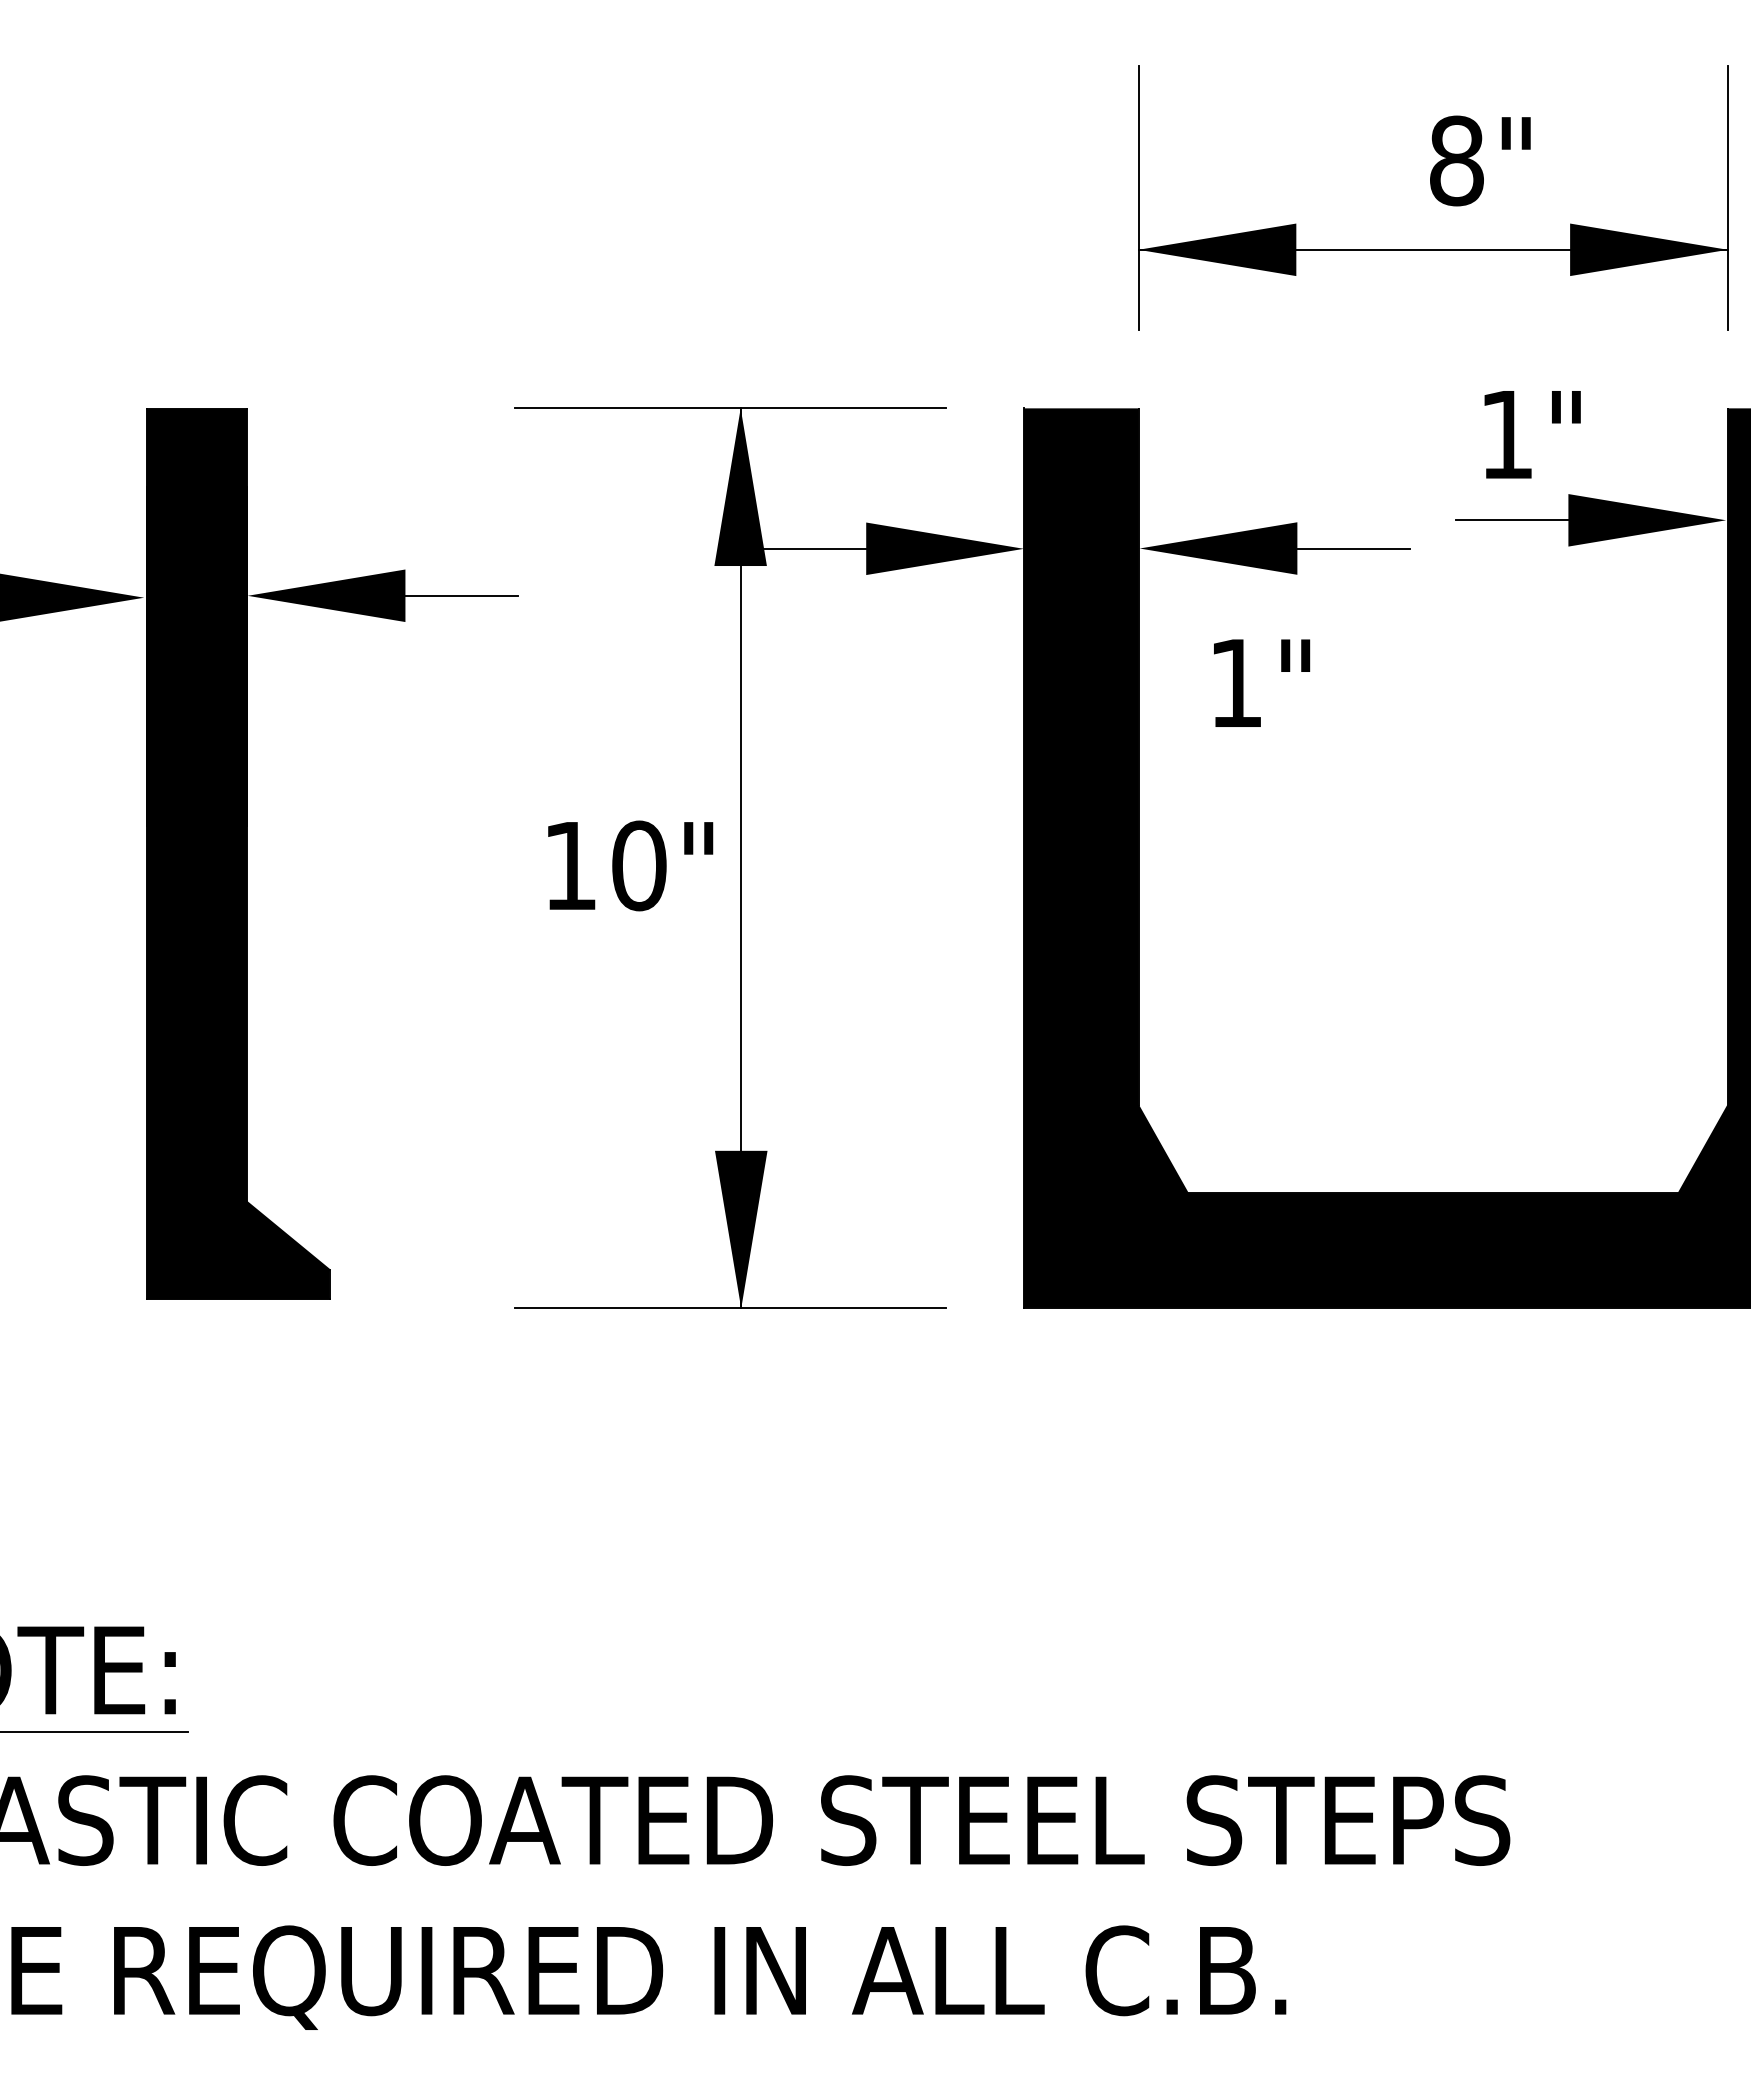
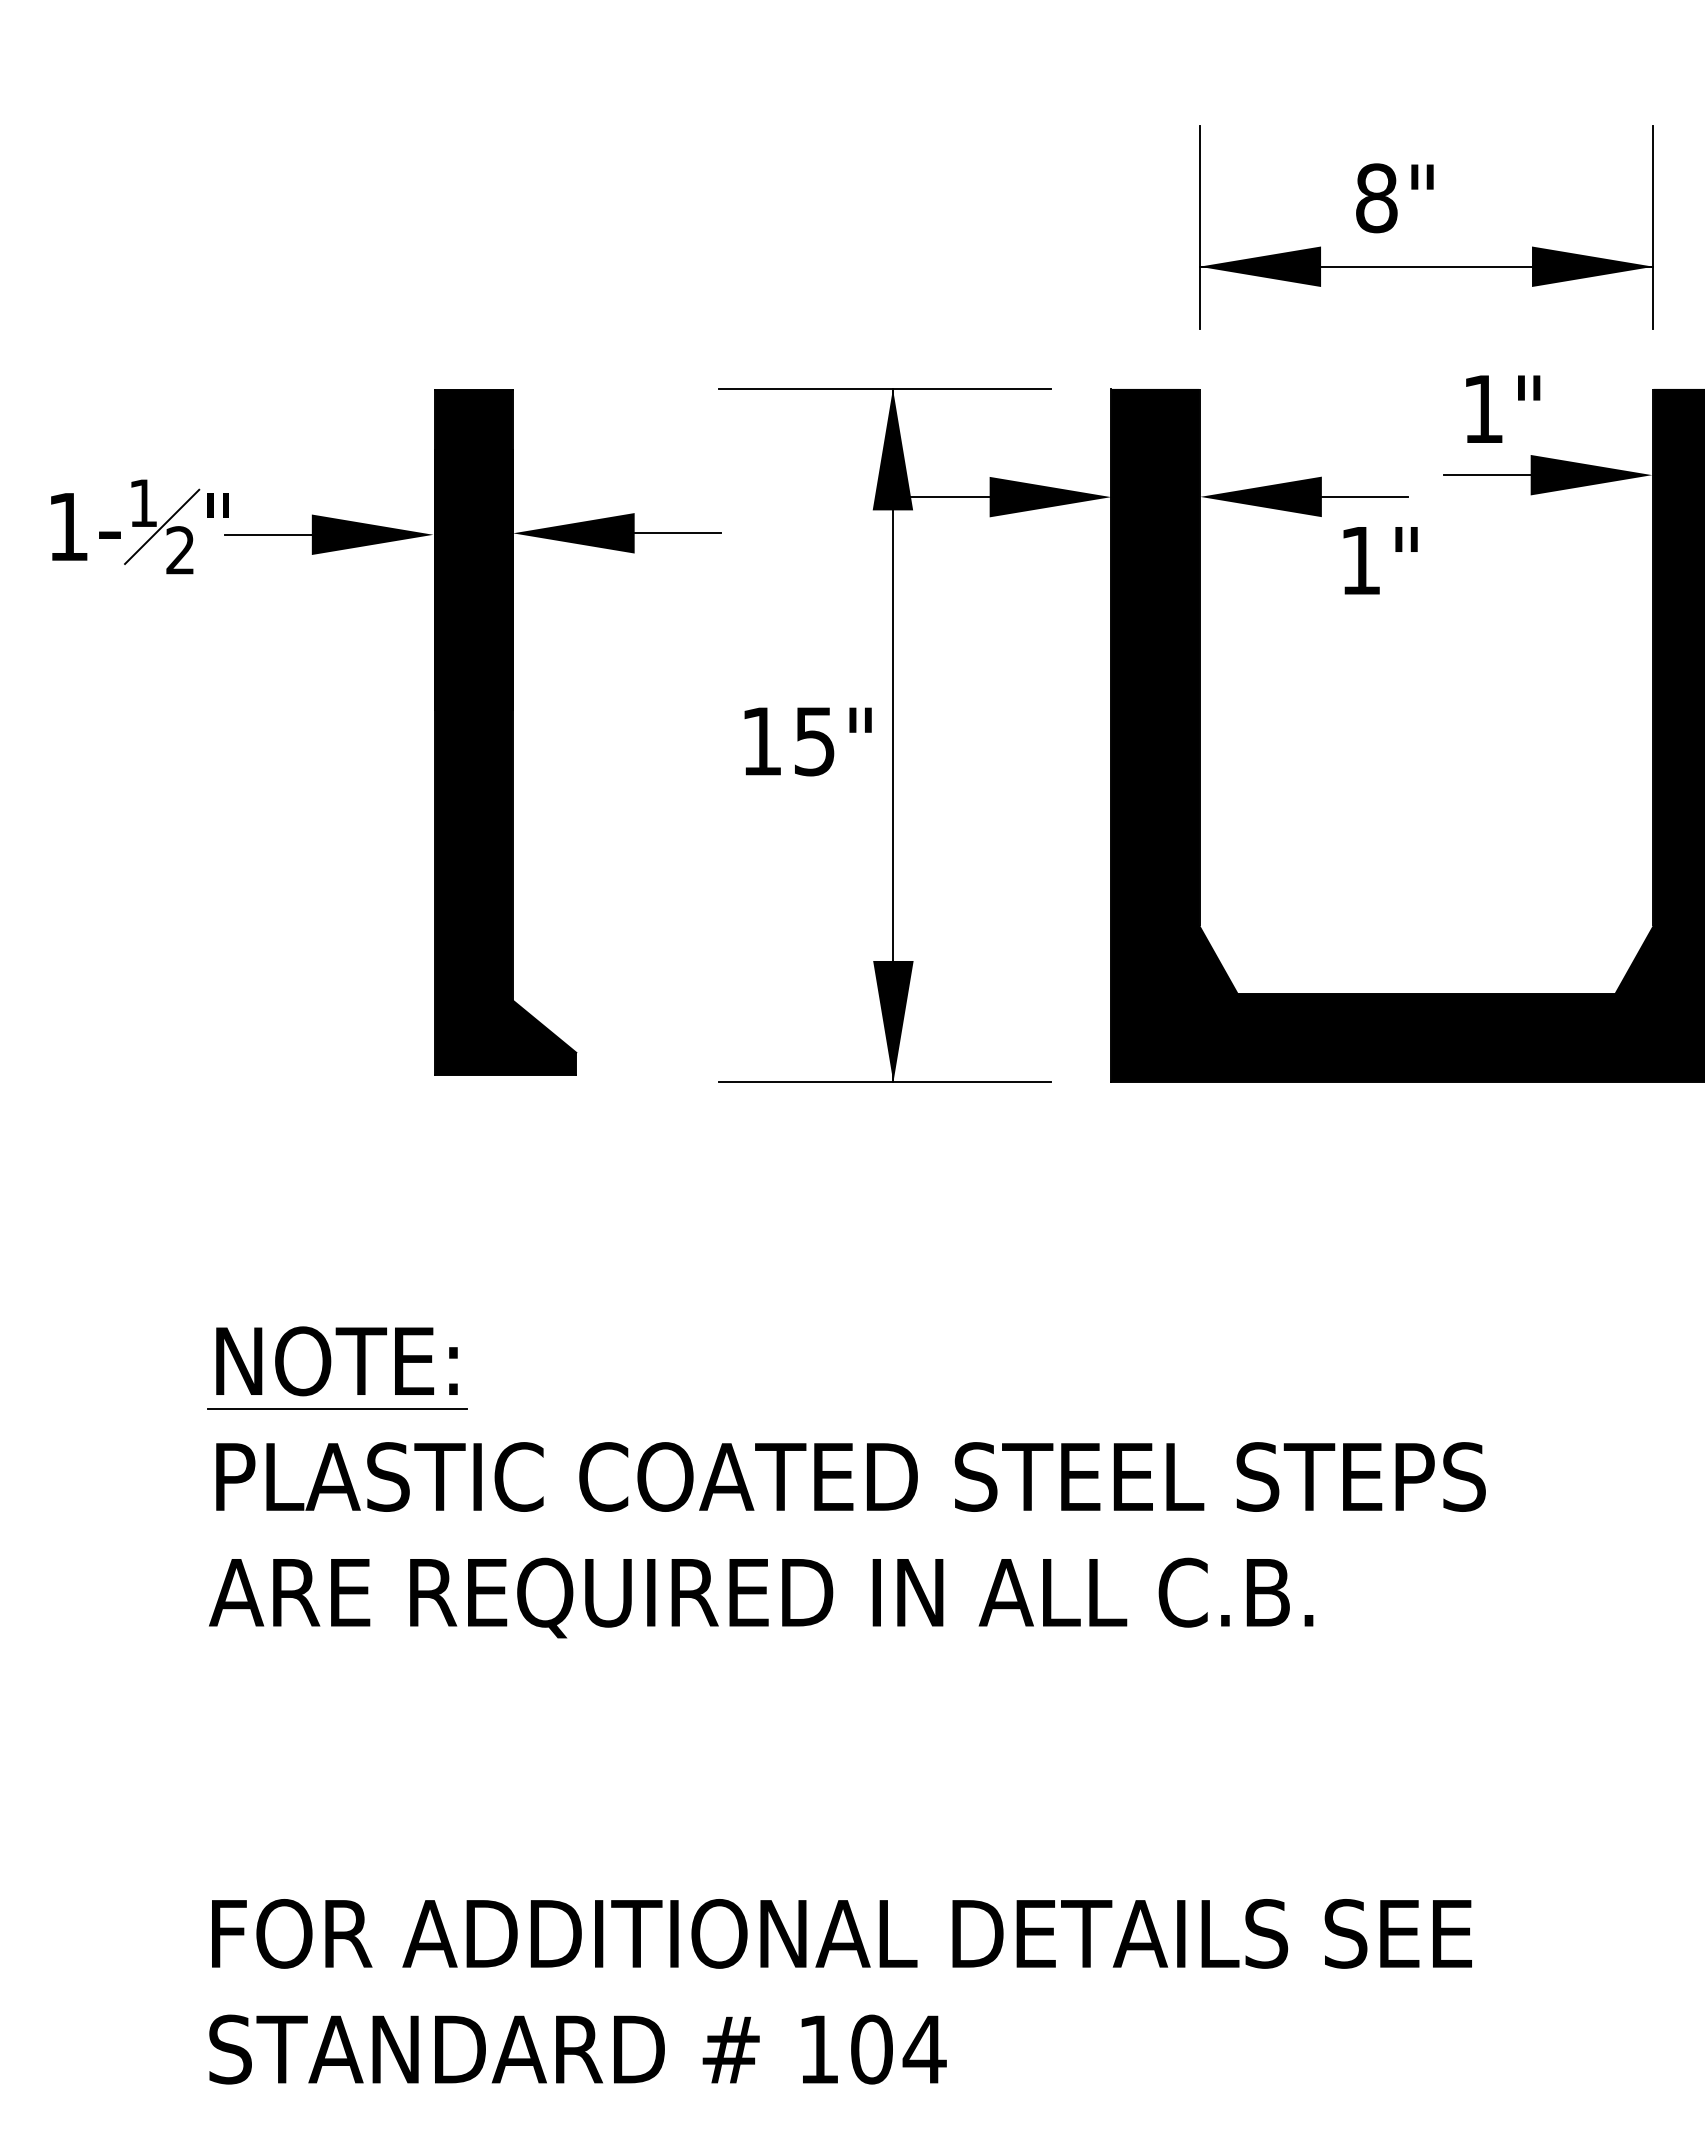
text: (1479, 161) -> (1394, 198), moved
text: (1261, 682) -> (1380, 560), moved
text: (638, 865) -> (814, 741), 10" -> 15"

